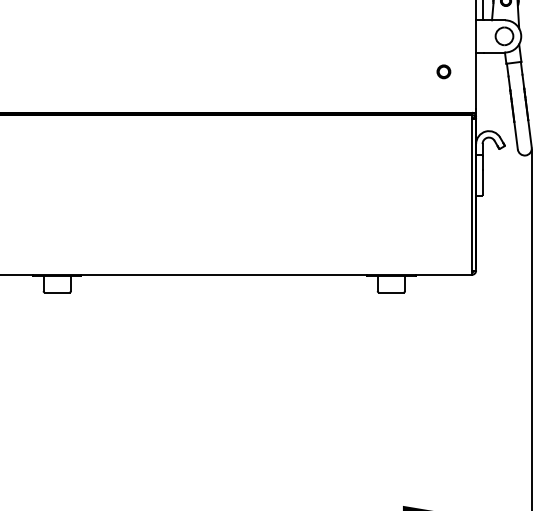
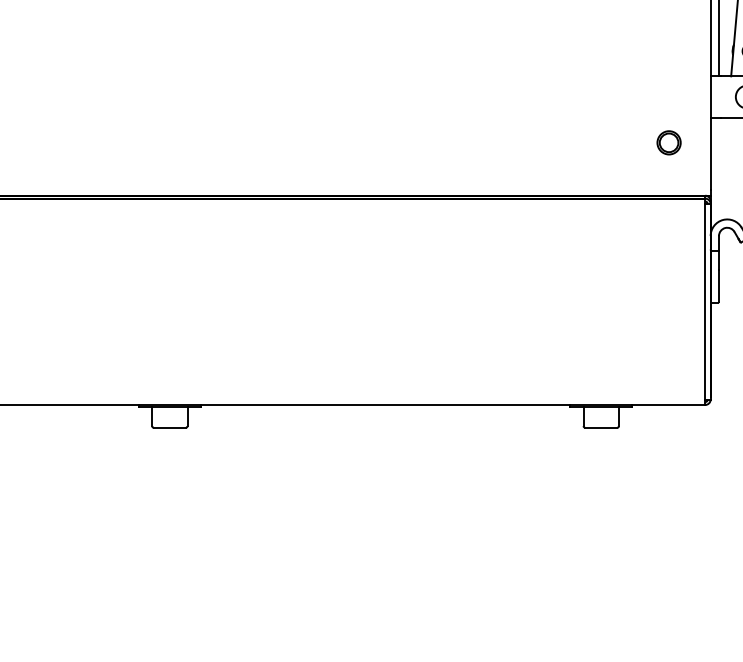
part: (443, 71) -> (668, 142), size x1.4

